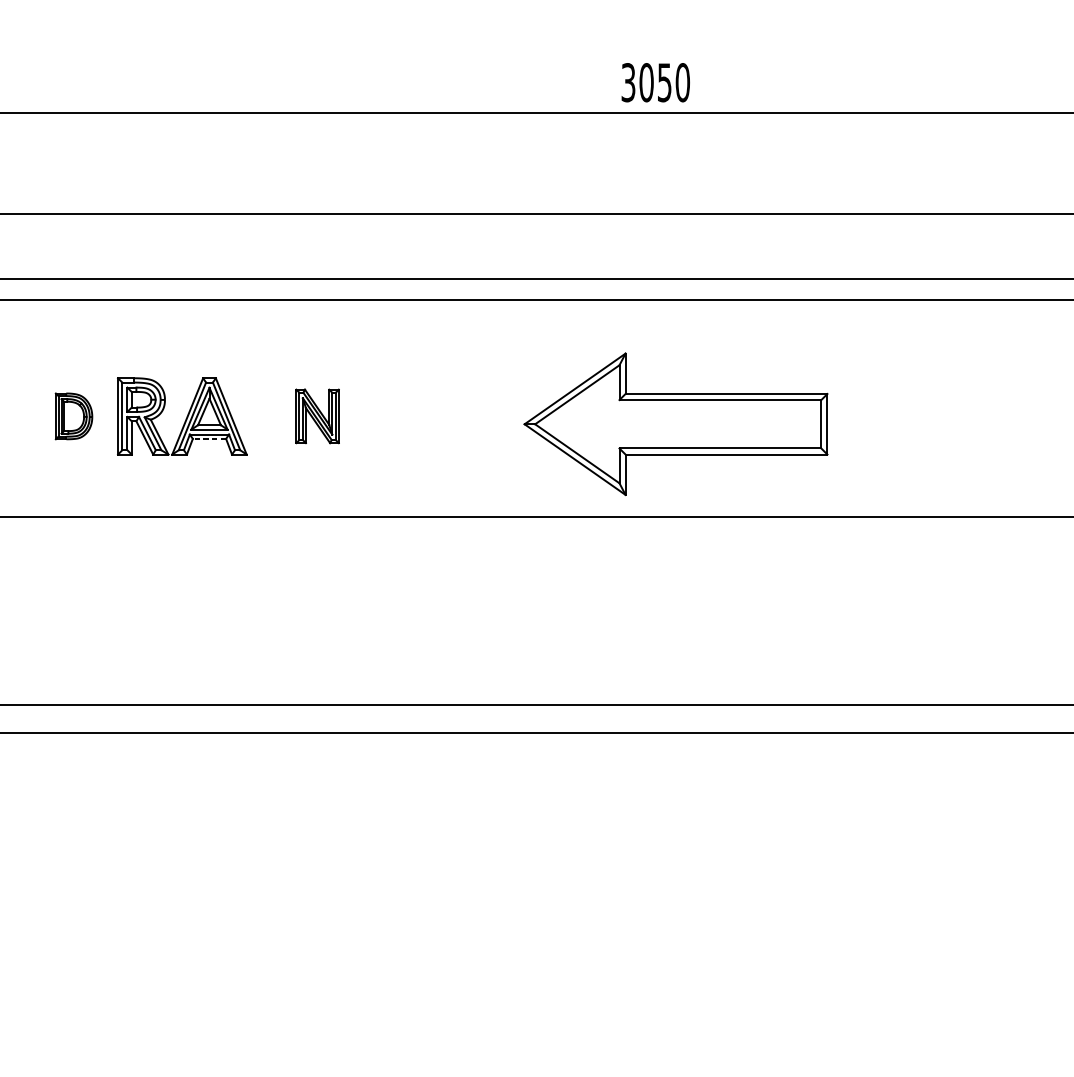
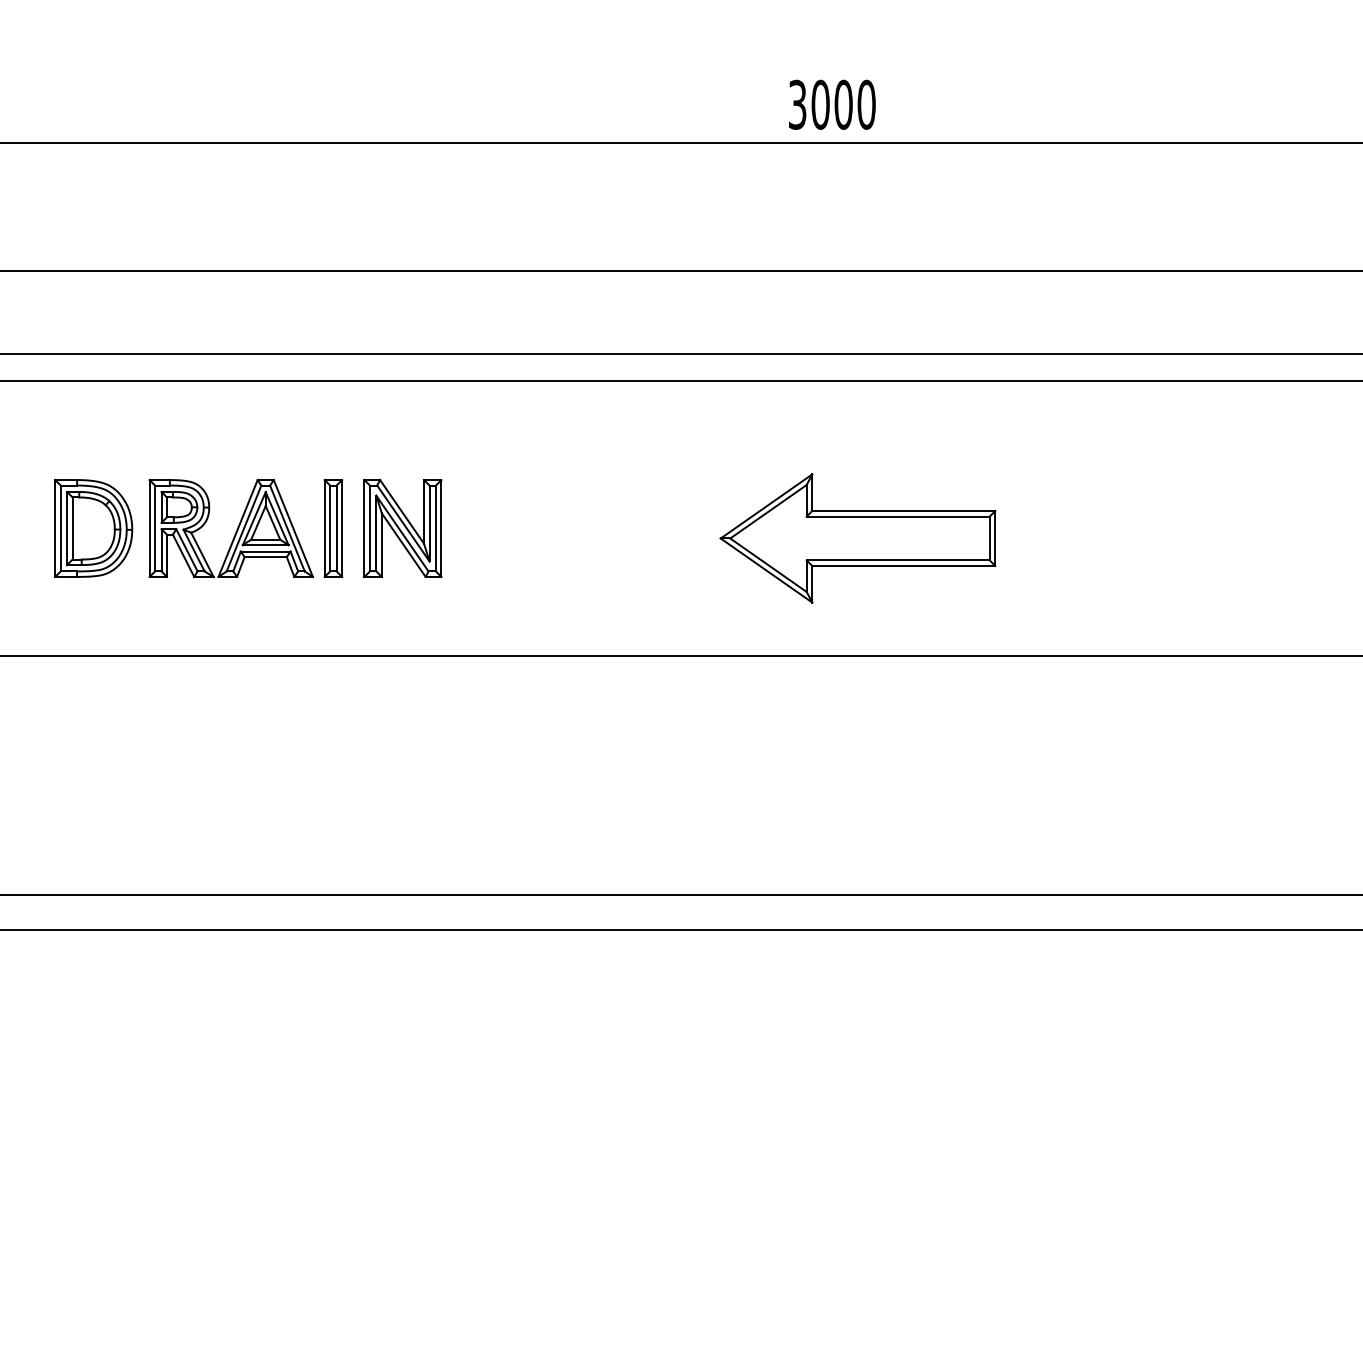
text: (664, 82) -> (843, 104), 3050 -> 3000
part: (73, 416) -> (93, 528), size x1.67
part: (262, 416) -> (333, 528), added
part: (317, 416) -> (402, 528), size x1.43
part: (675, 424) -> (857, 538), size x0.71
line: (209, 439) -> (265, 557), dashed -> solid

